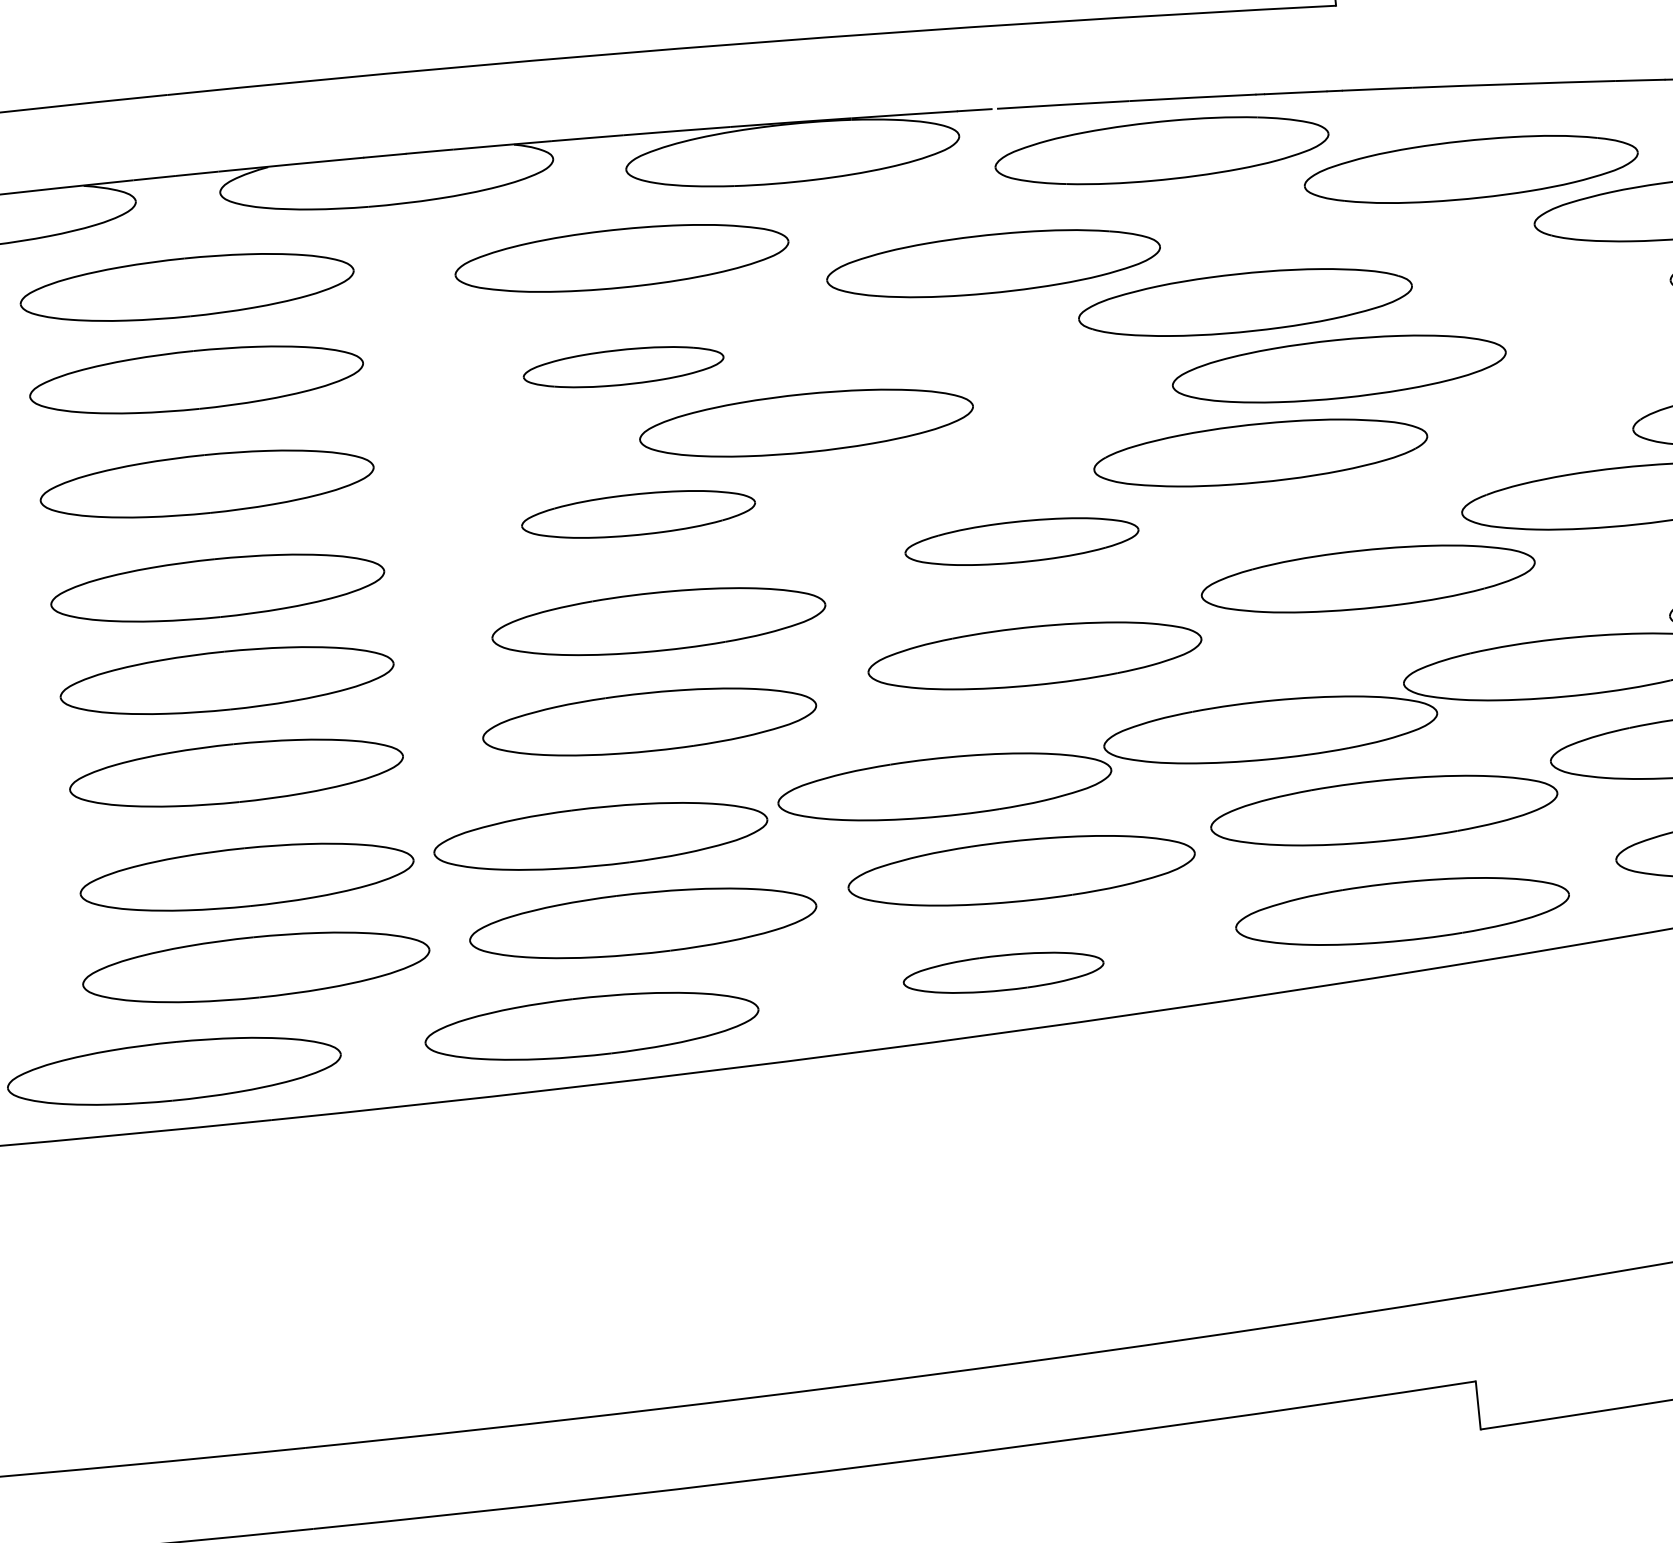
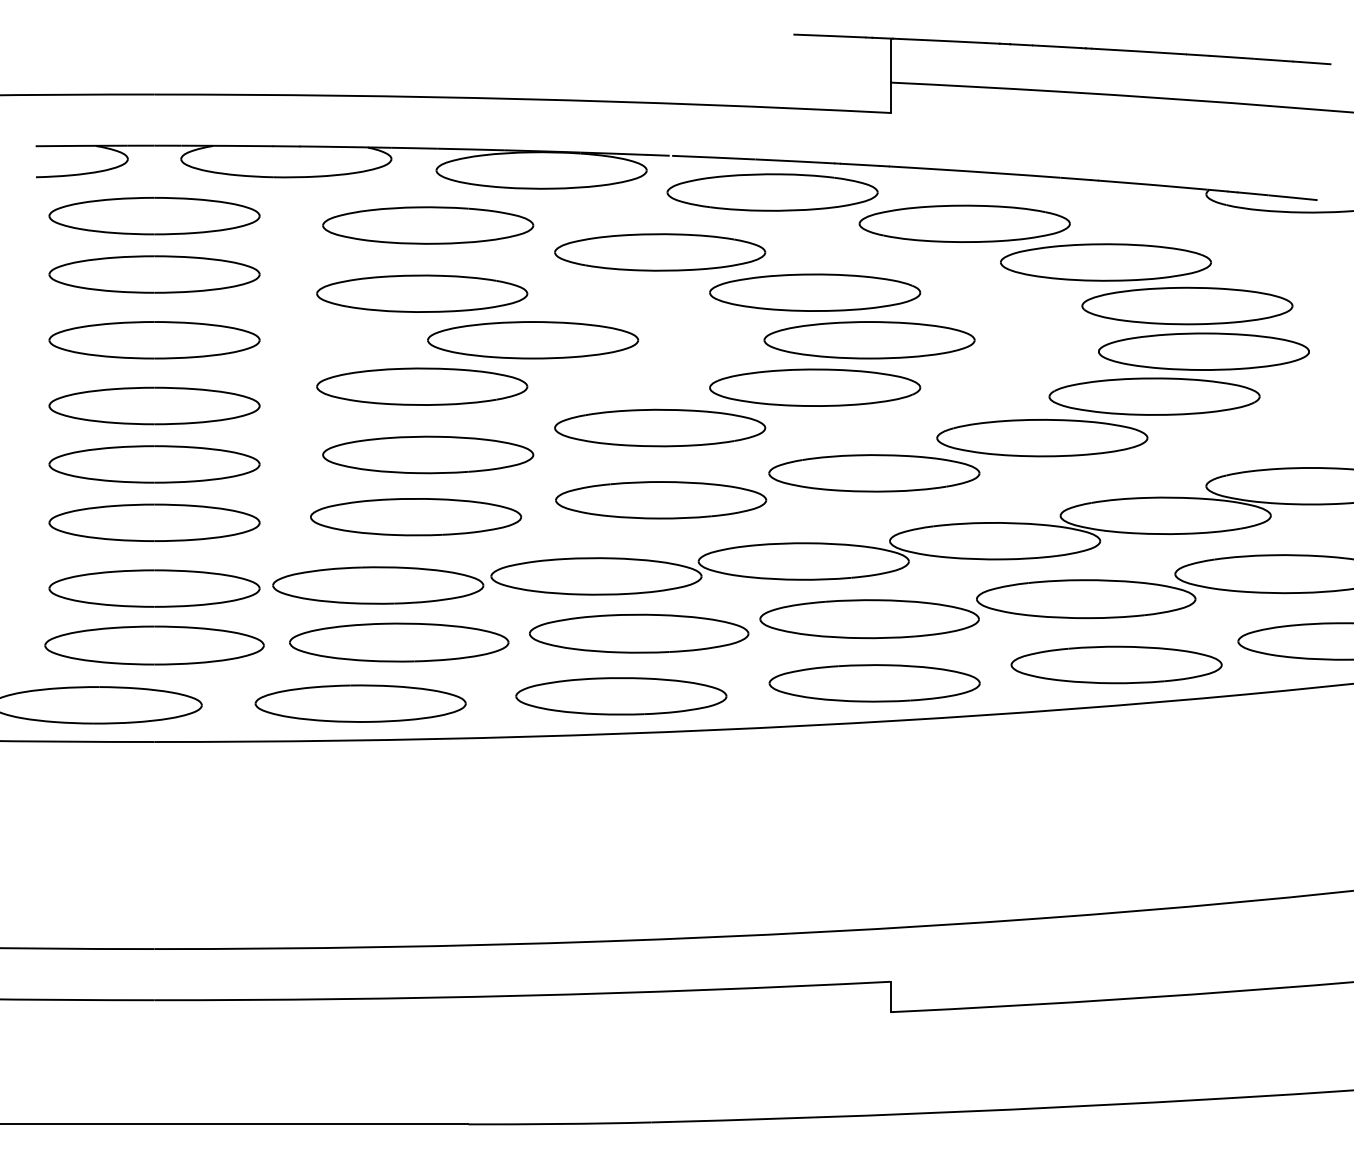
part: (623, 366) -> (422, 293), size x1.67
part: (638, 514) -> (422, 386), size x1.43
part: (1022, 540) -> (660, 427), size x1.43
part: (1003, 972) -> (621, 696), size x1.67

